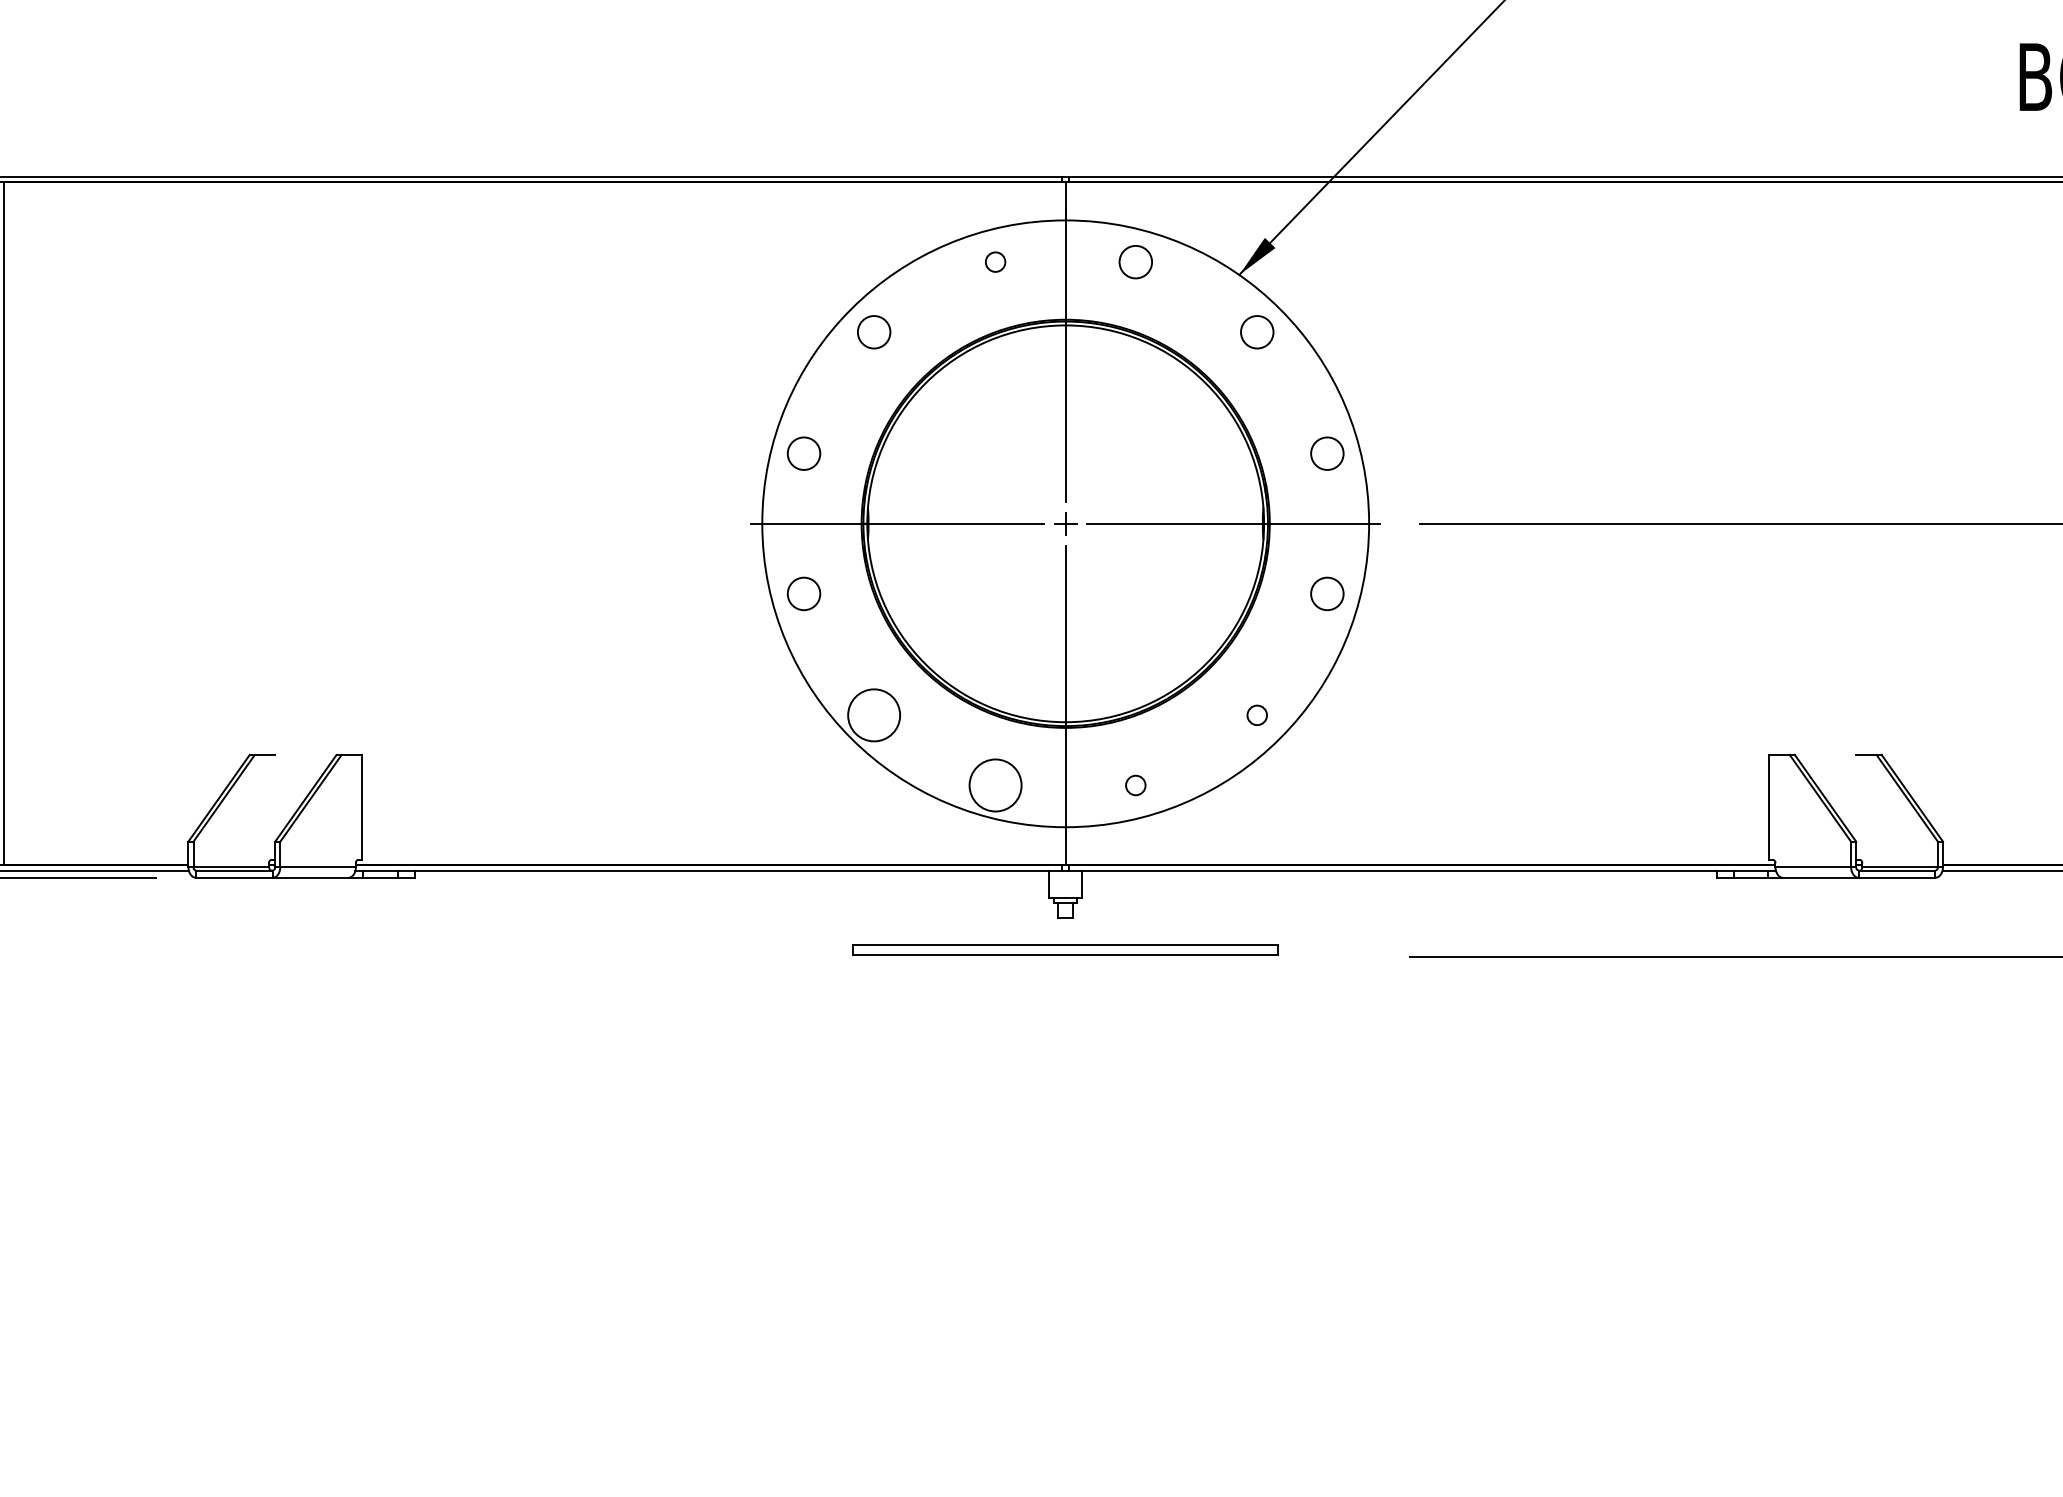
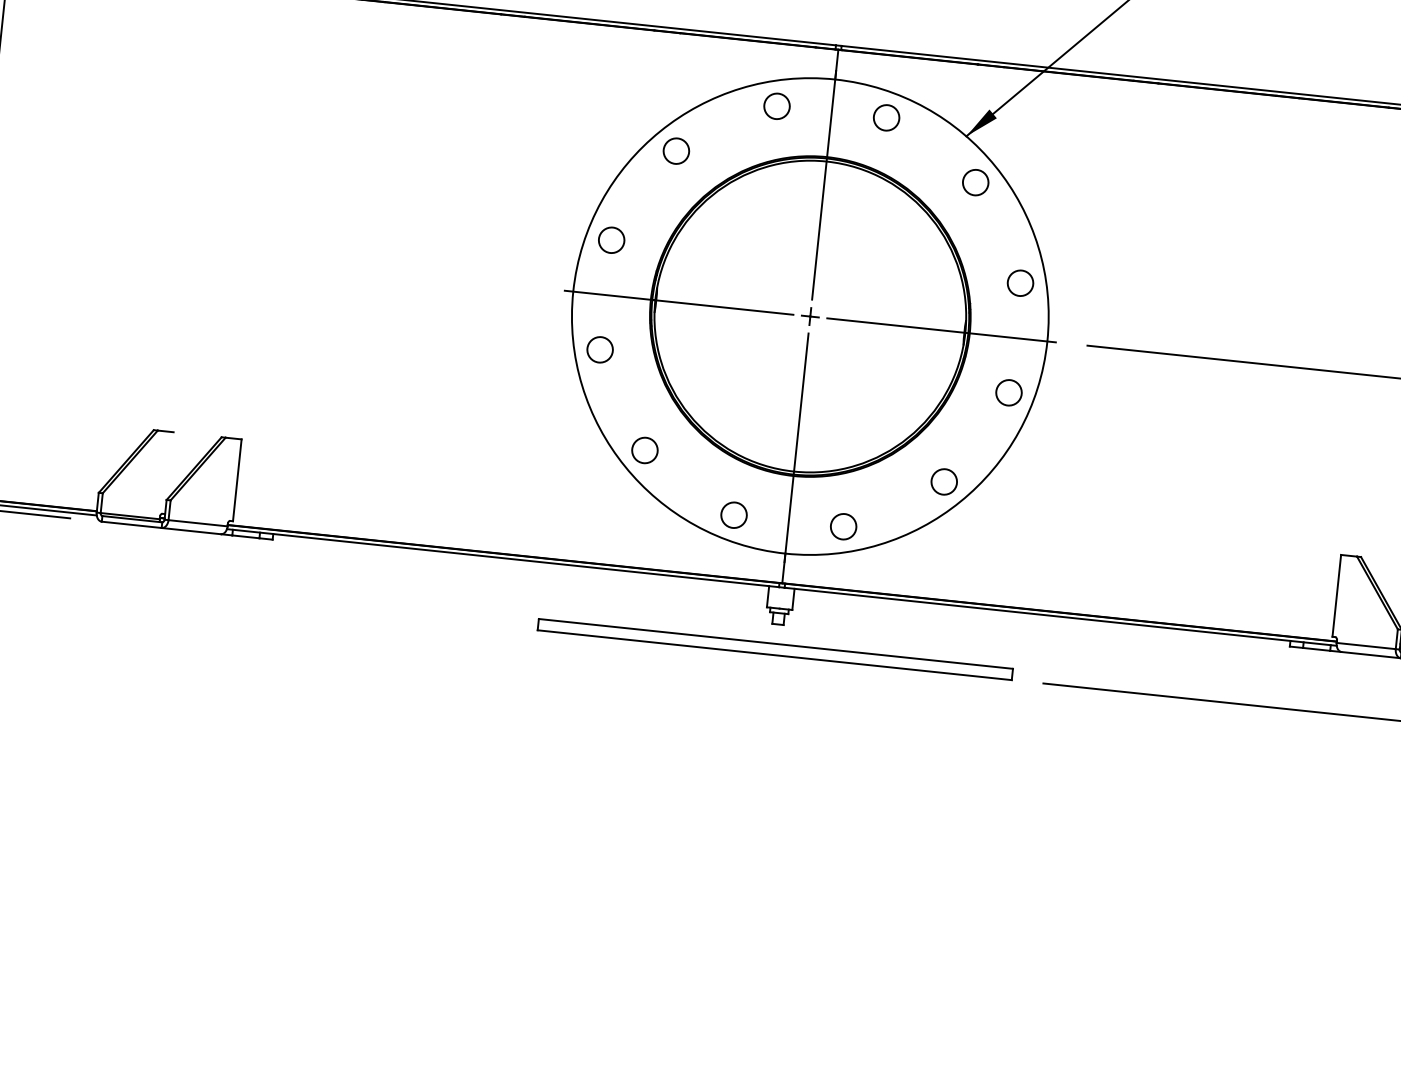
circle: (995, 261) -> (777, 105), size x1.67
circle: (873, 715) -> (644, 450), size x0.62
circle: (1257, 715) -> (944, 482), size x1.67
circle: (995, 785) -> (733, 515), size x0.62
circle: (1135, 785) -> (843, 526), size x1.67
part: (1065, 949) -> (775, 649), size x1.43

